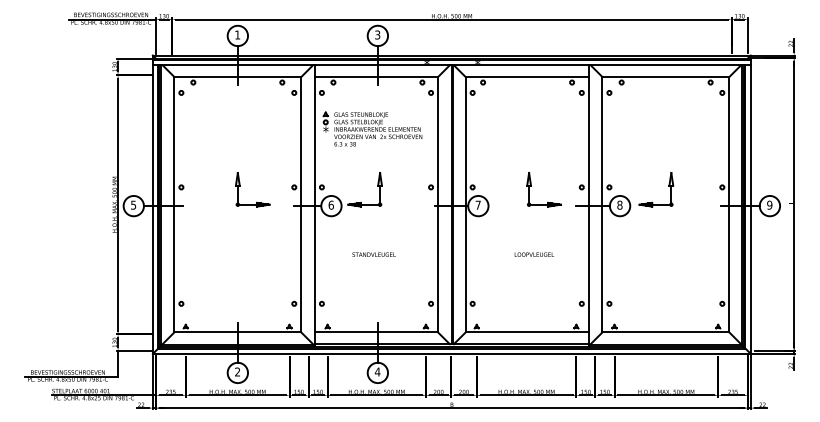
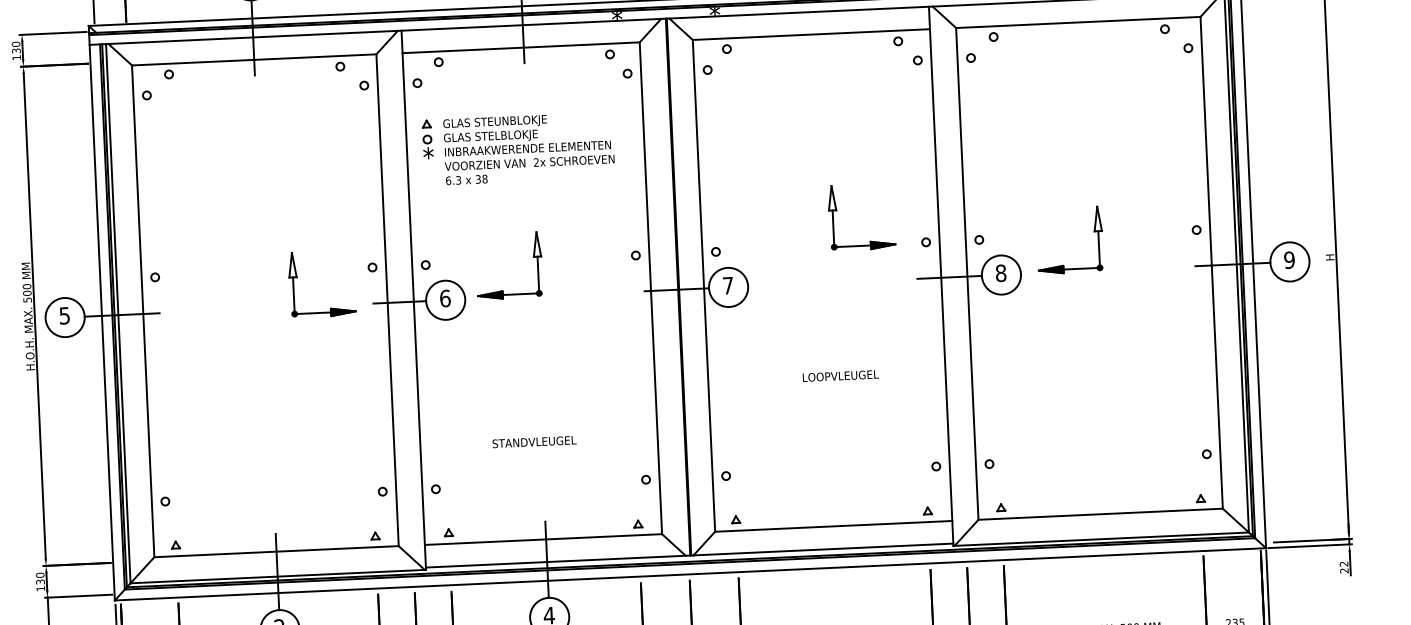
part: (240, 186) -> (298, 278), moved
part: (531, 186) -> (837, 211), moved
text: (373, 254) -> (533, 441), moved

